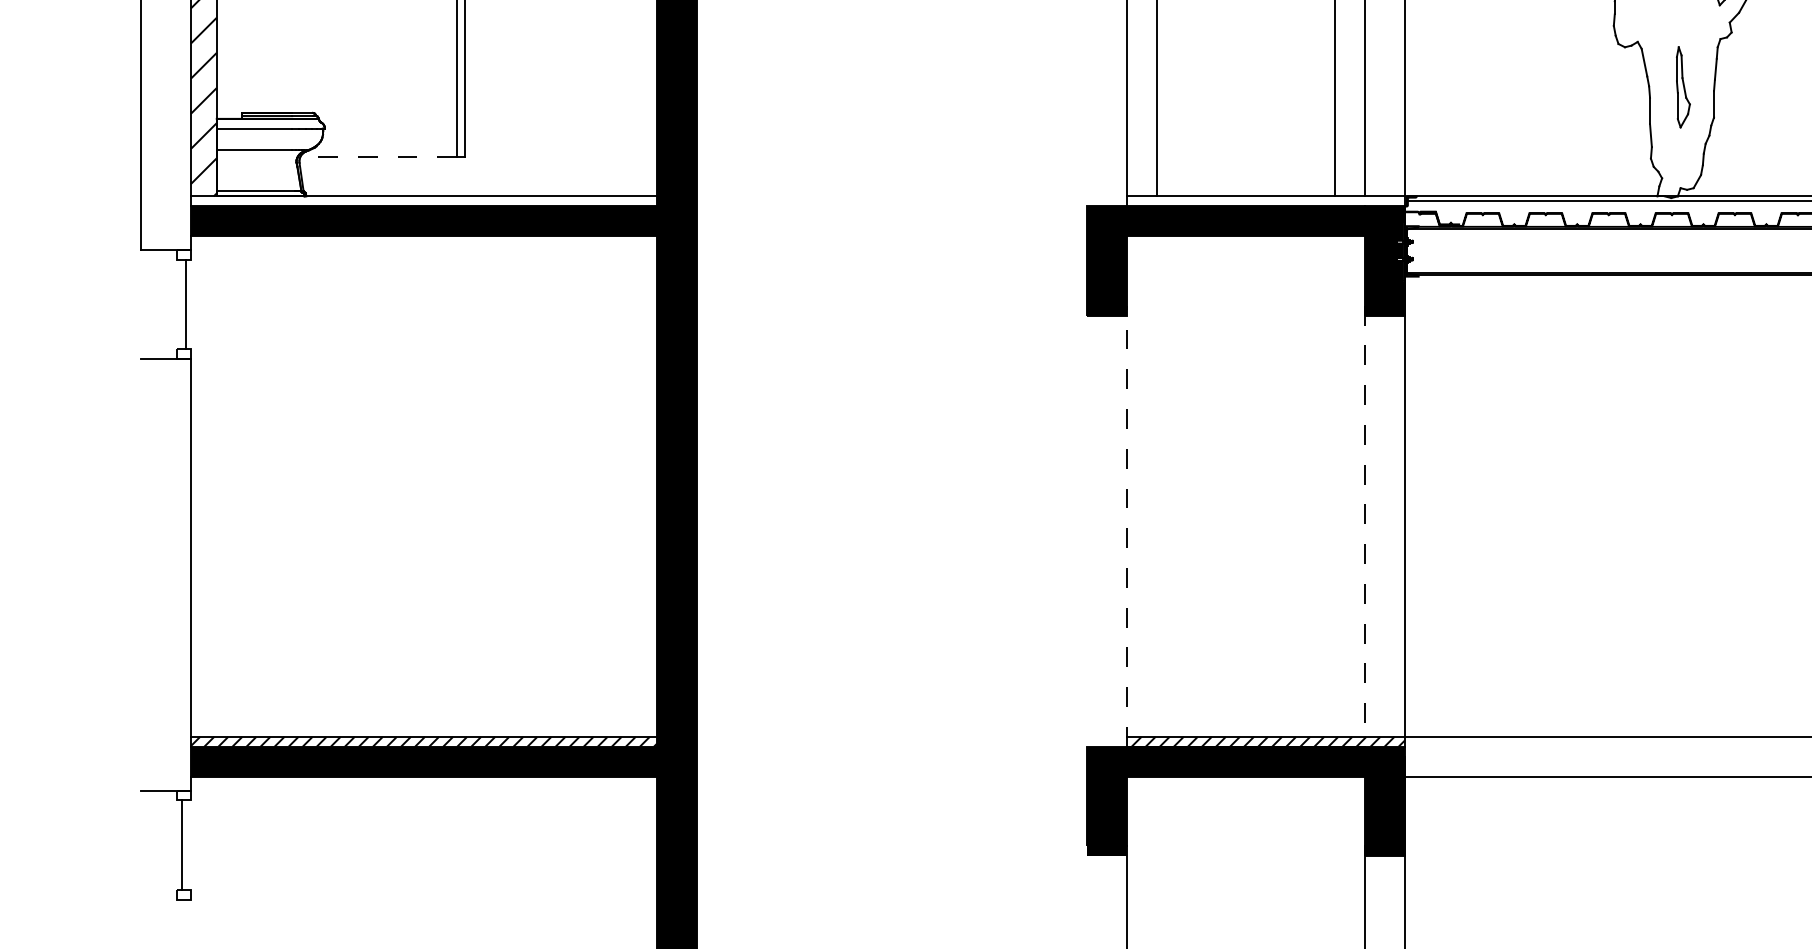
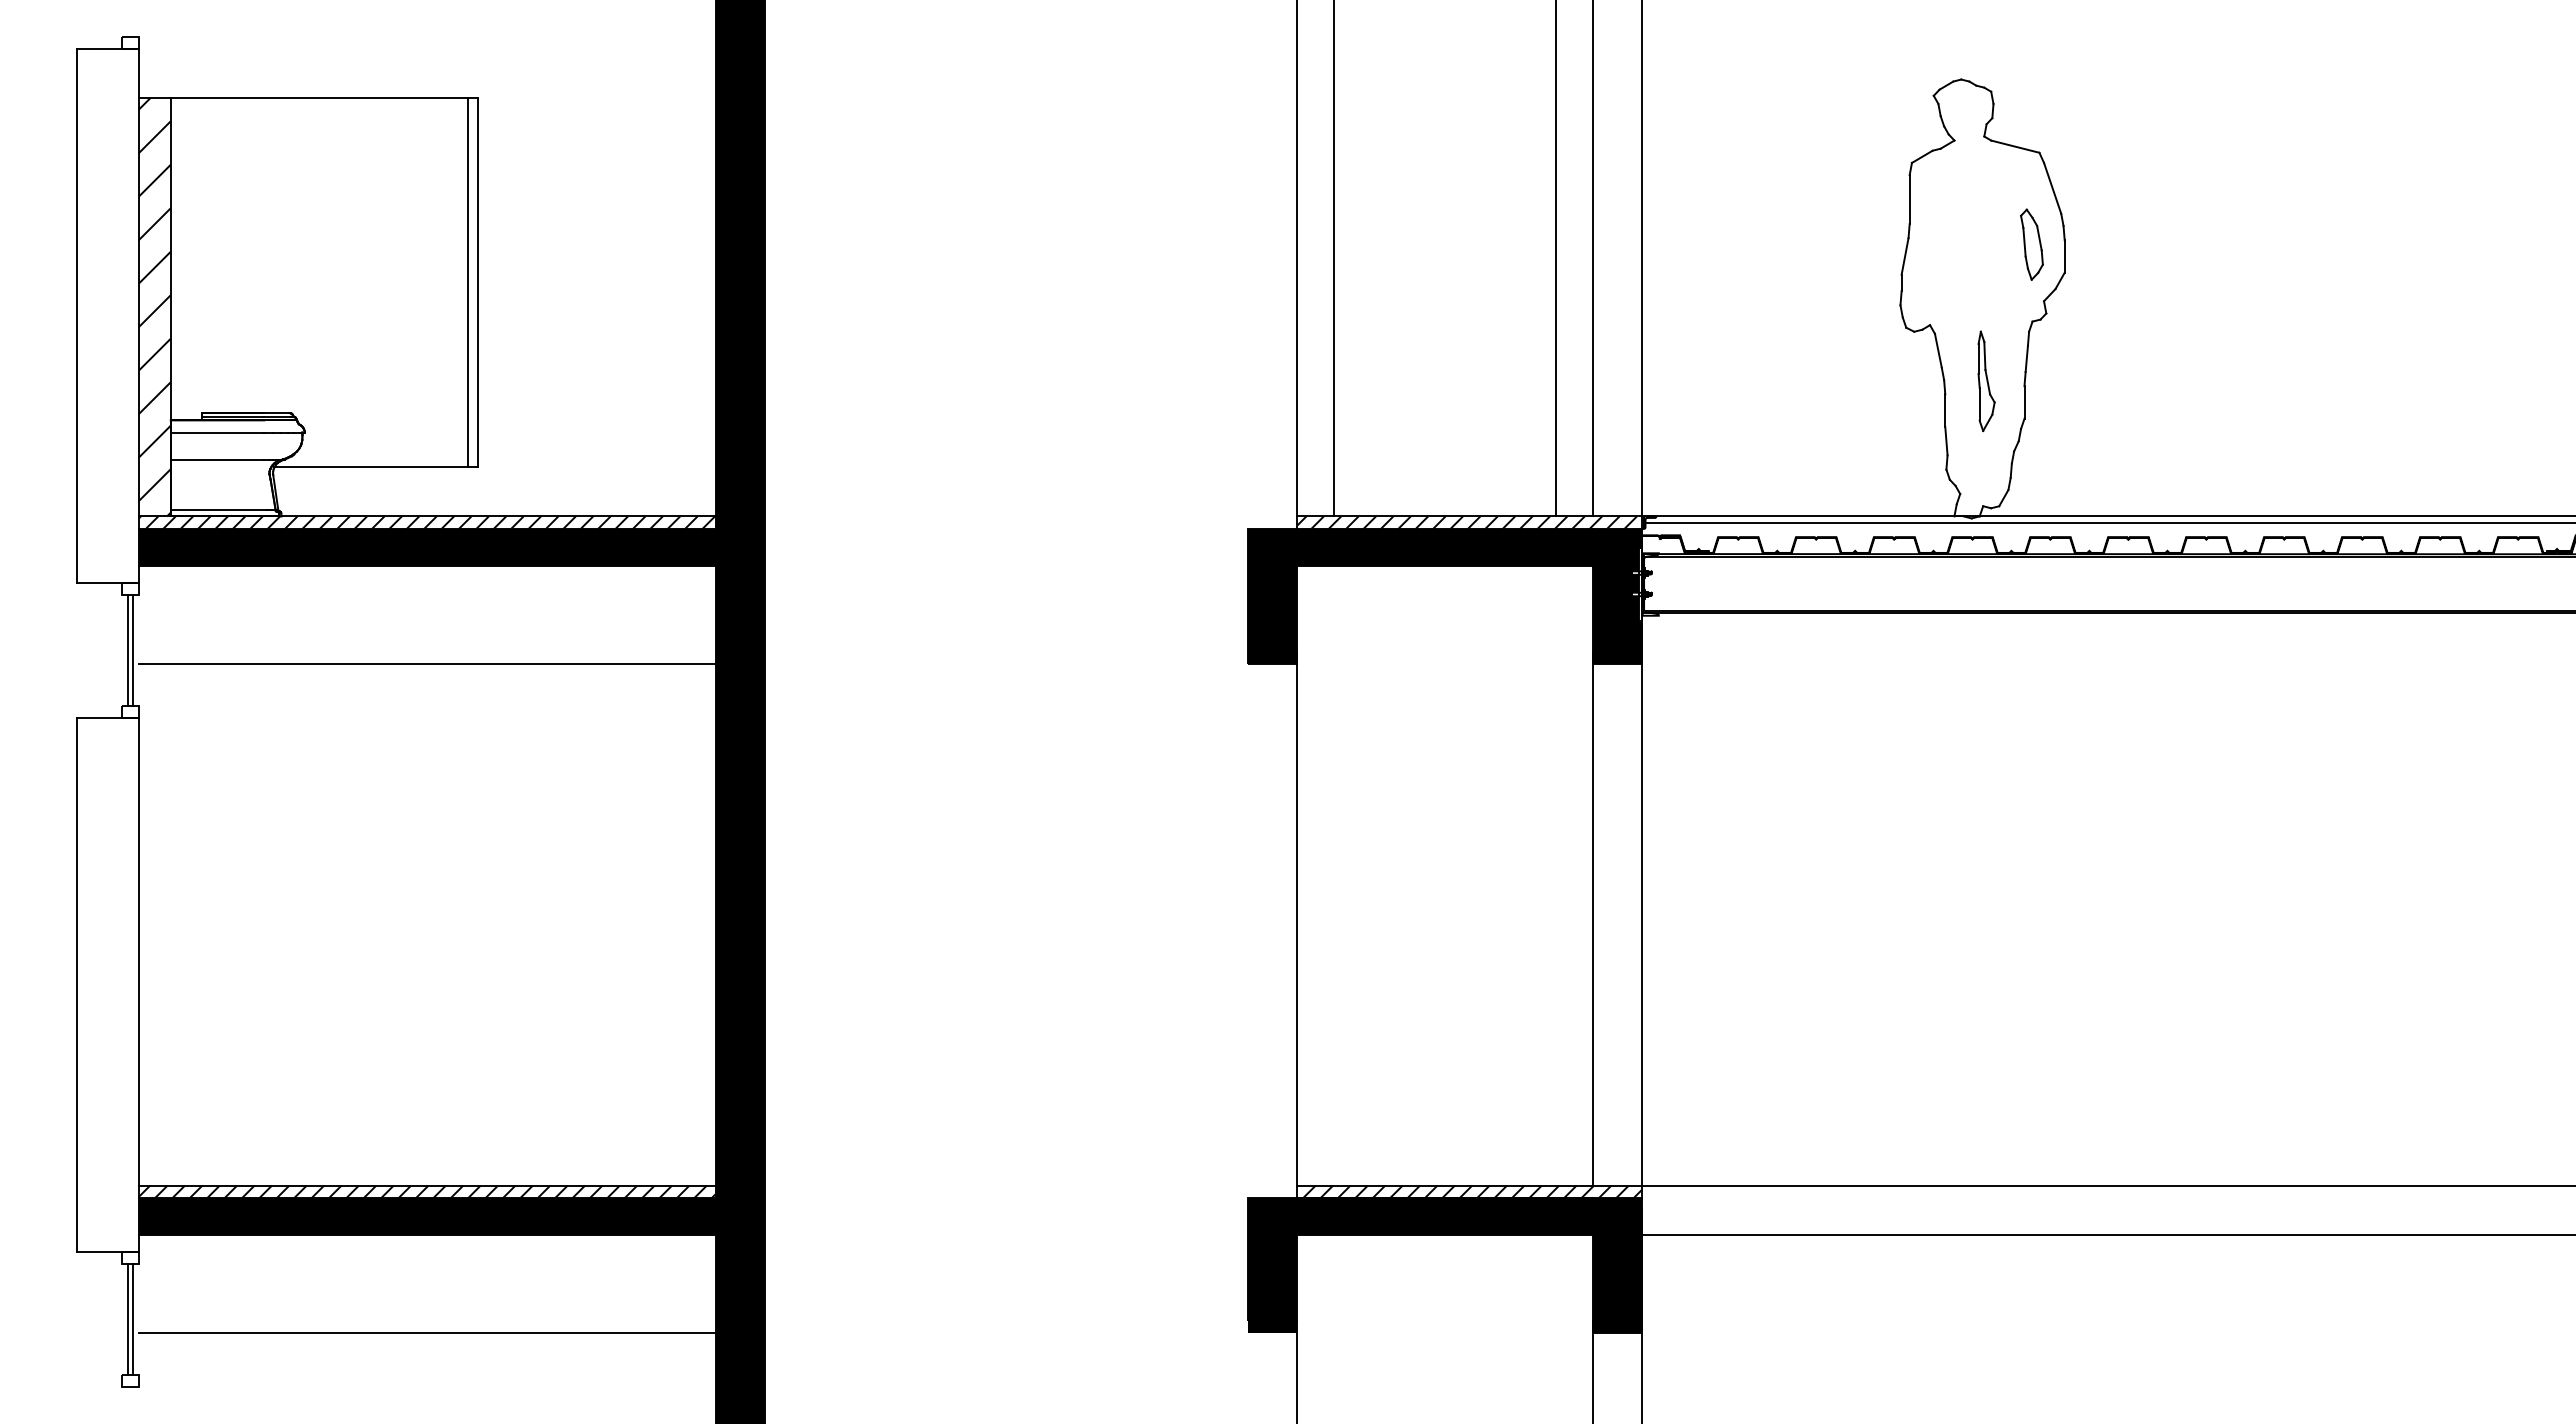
line: (378, 156) -> (371, 467), dashed -> solid
hatch: (423, 201) -> (426, 522), added
hatch: (1263, 201) -> (1466, 522), added
line: (181, 304) -> (127, 650), added
line: (423, 316) -> (426, 664), added
line: (1365, 521) -> (1592, 918), dashed -> solid
line: (1126, 526) -> (1297, 924), dashed -> solid
line: (141, 574) -> (77, 984), added
line: (185, 845) -> (132, 1319), added
line: (423, 856) -> (426, 1333), added

